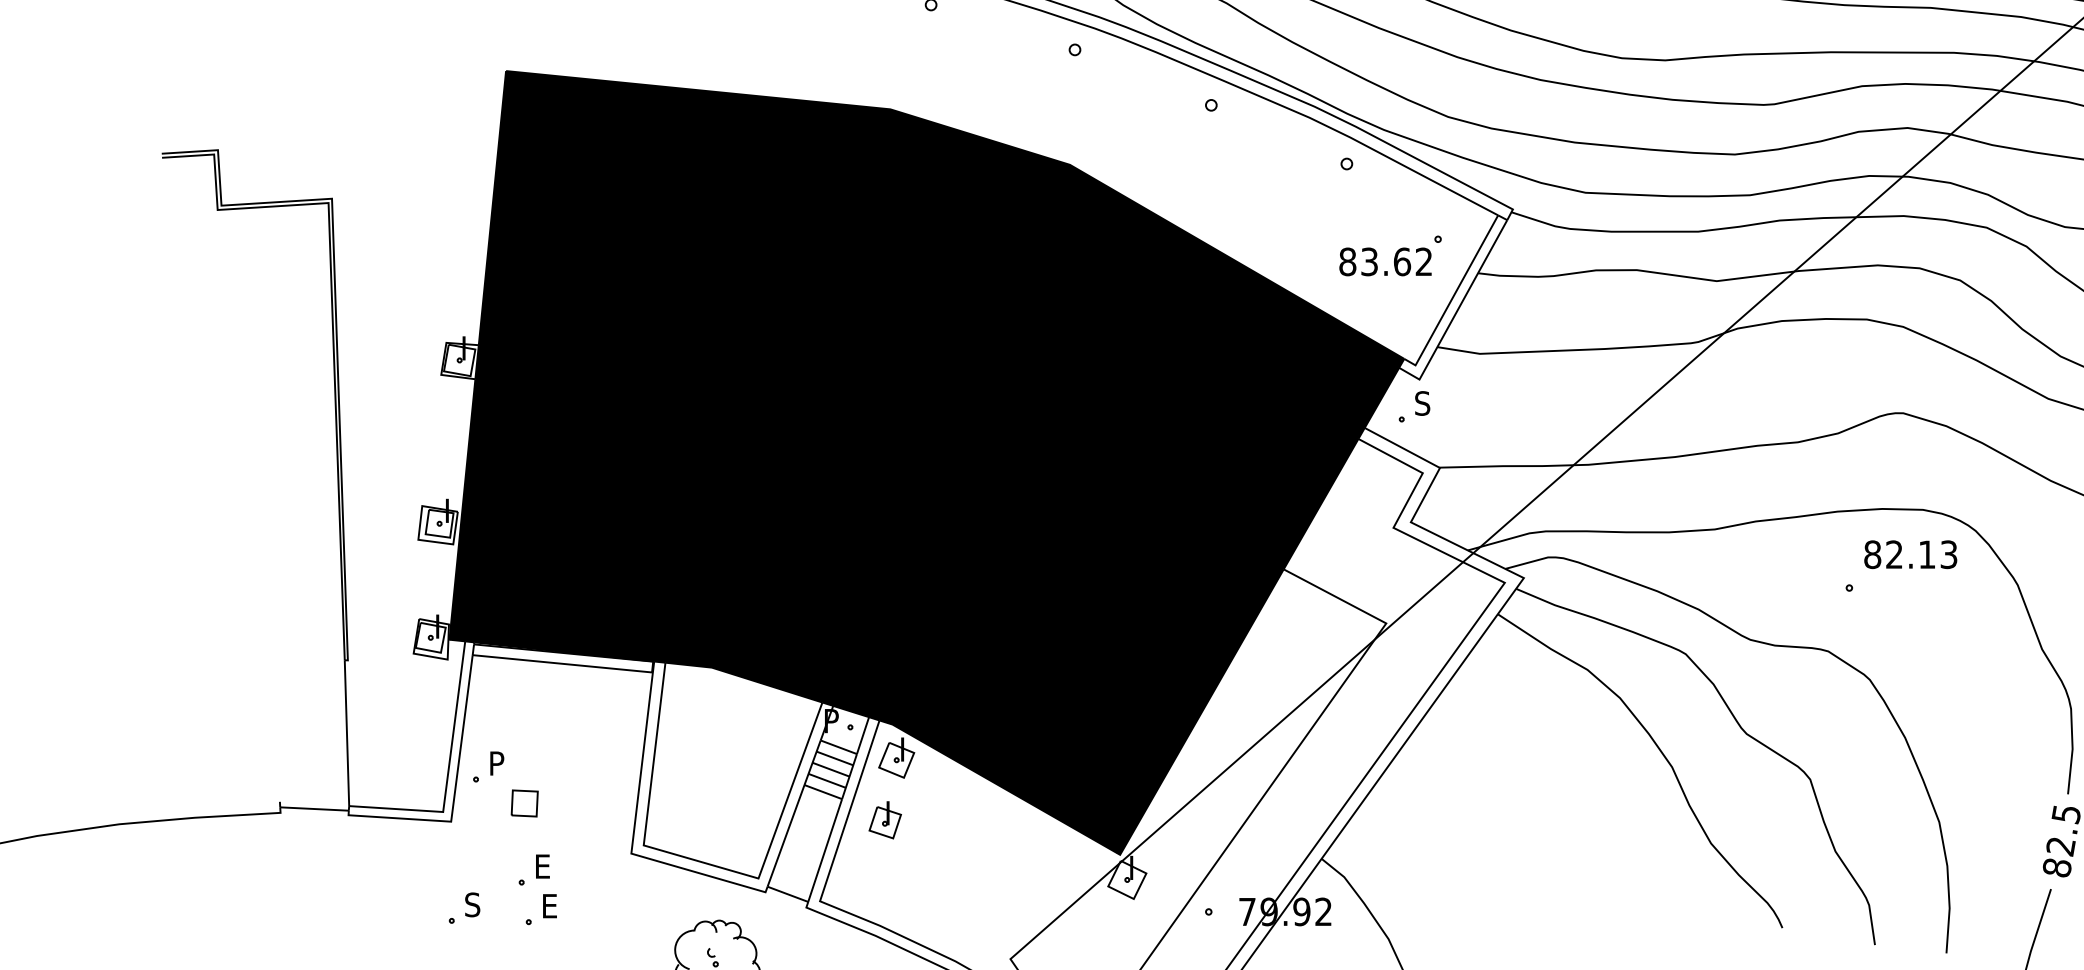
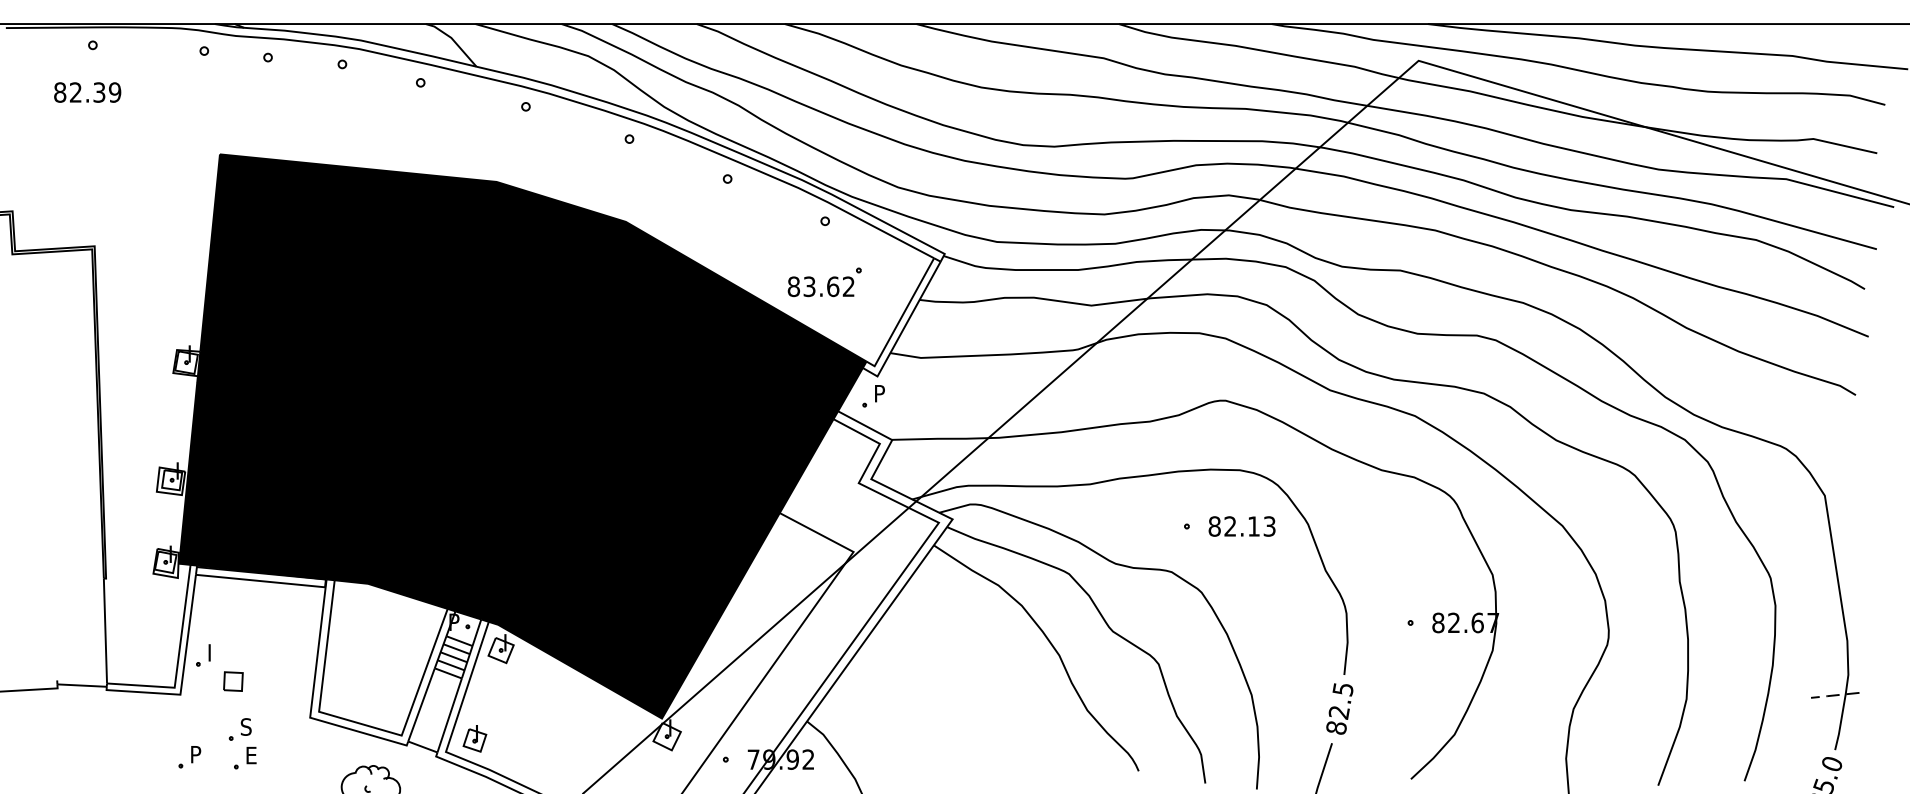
part: (1390, 255) -> (824, 282), moved
text: (1422, 403) -> (879, 393), S -> P
text: (1909, 554) -> (1241, 526), moved
text: (498, 758) -> (214, 649), P -> I
part: (884, 820) -> (474, 738), moved
text: (541, 865) -> (245, 726), E -> S
text: (472, 904) -> (195, 754), S -> P

